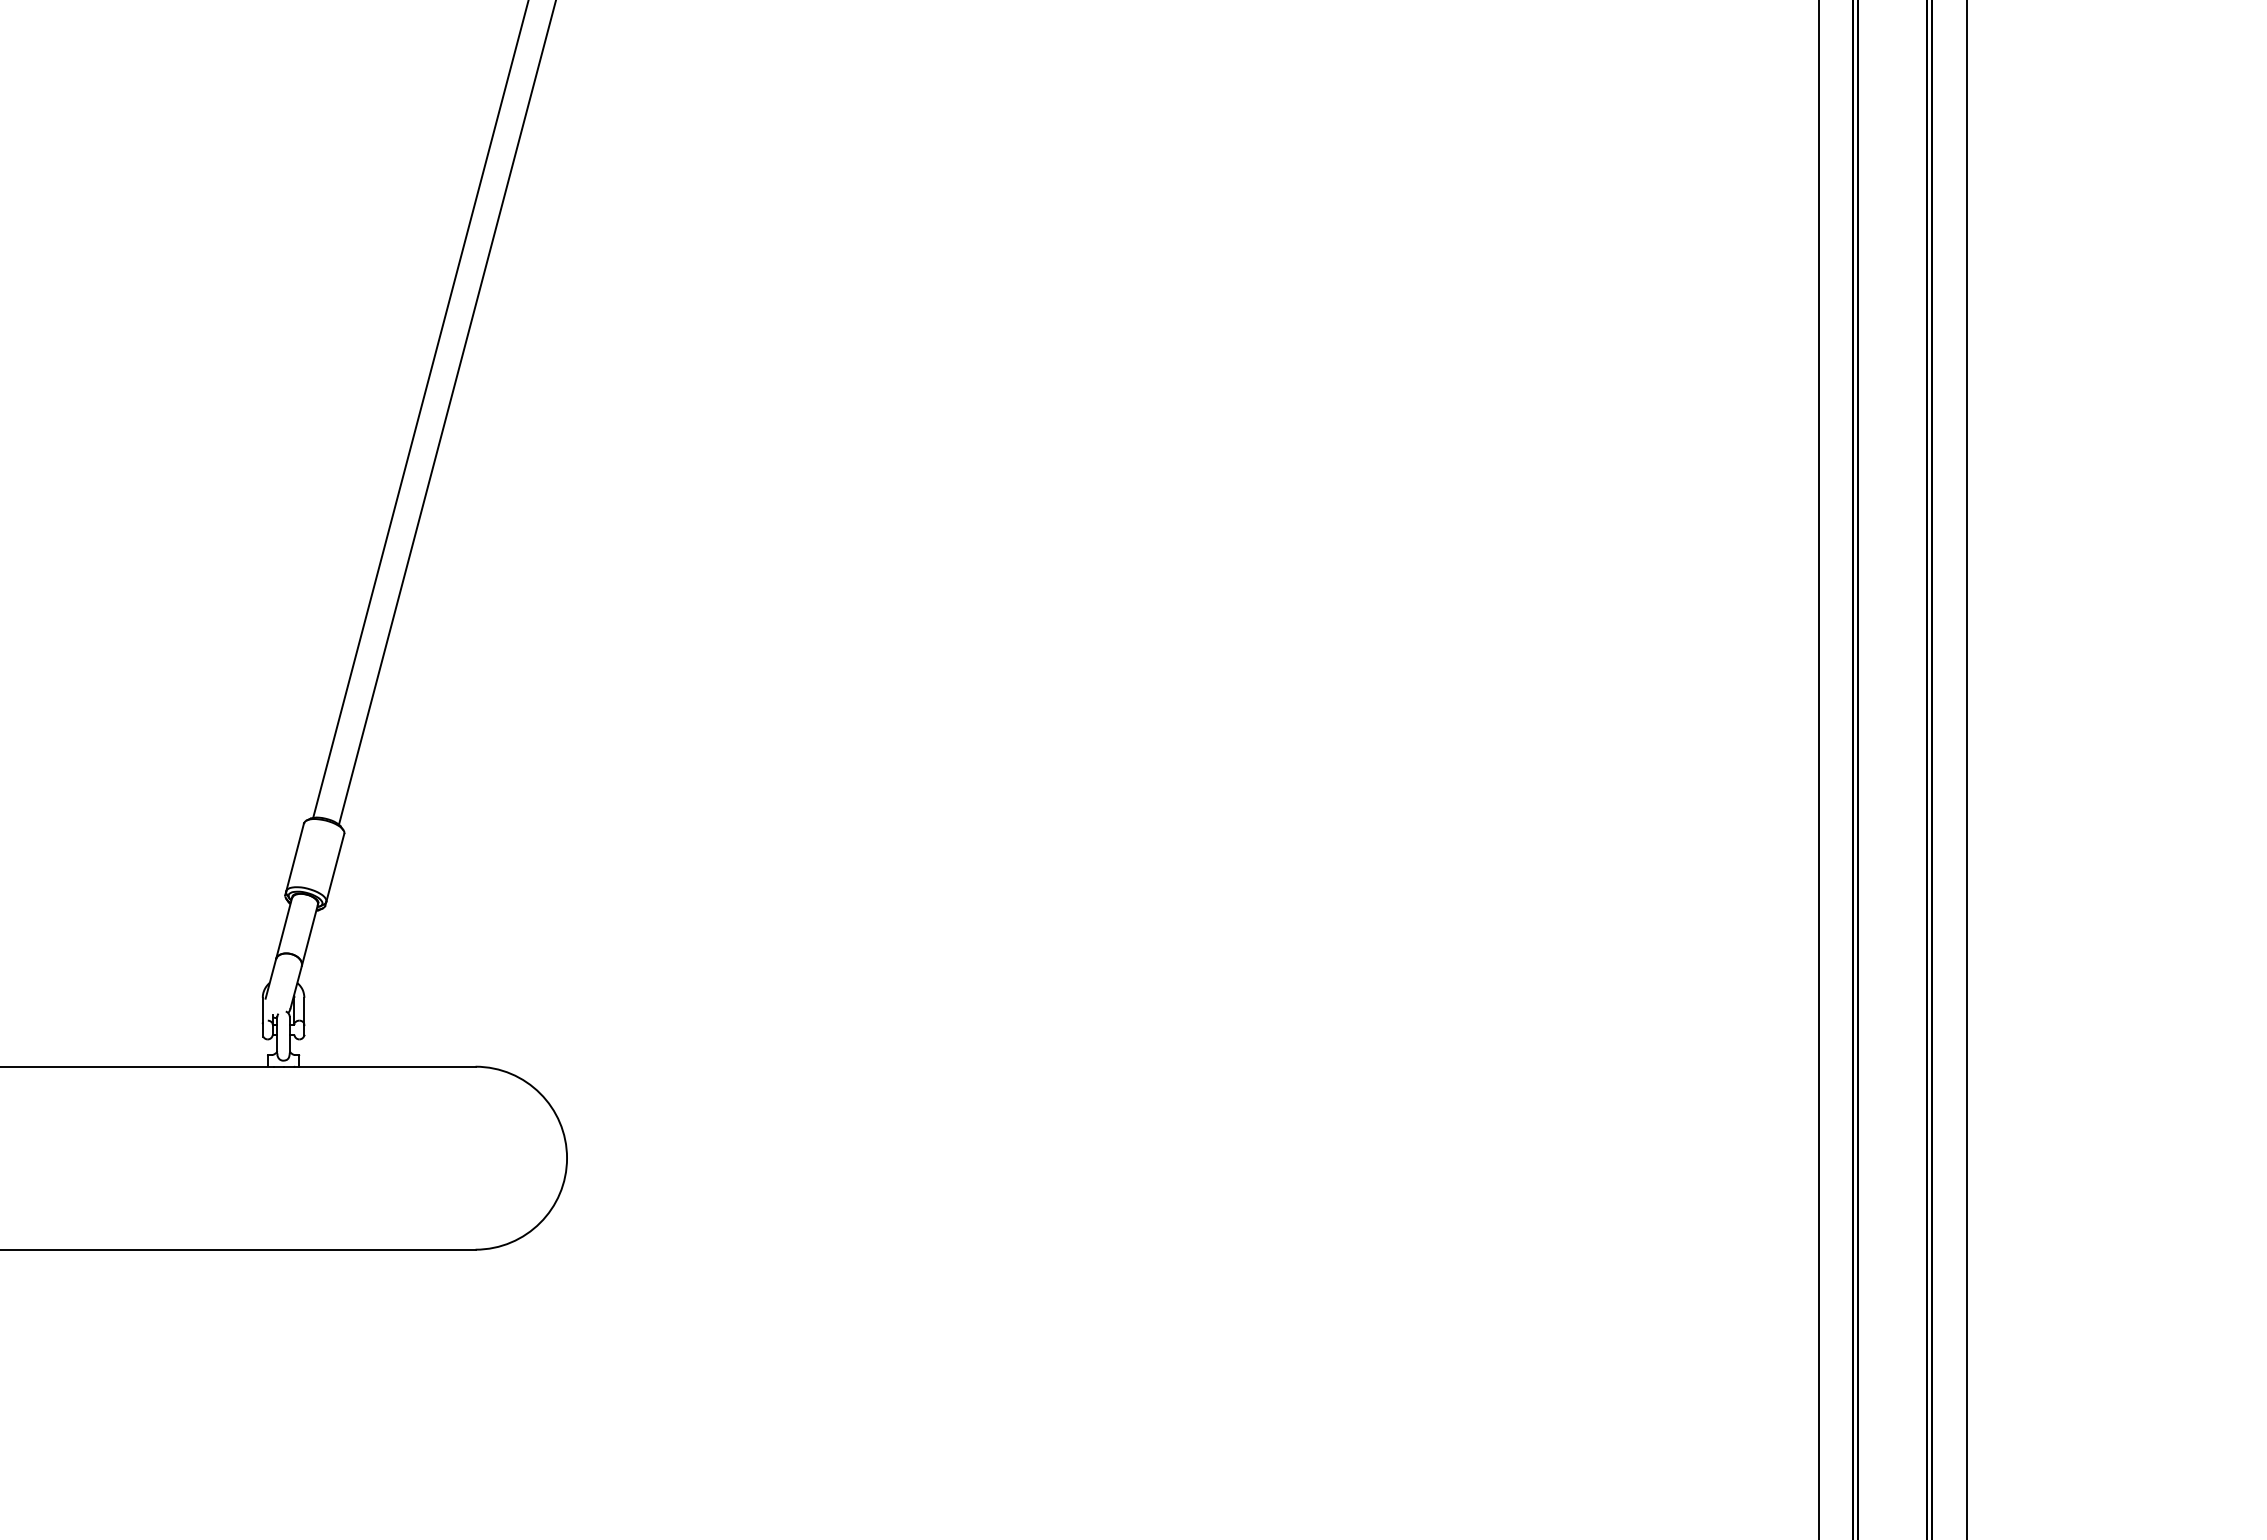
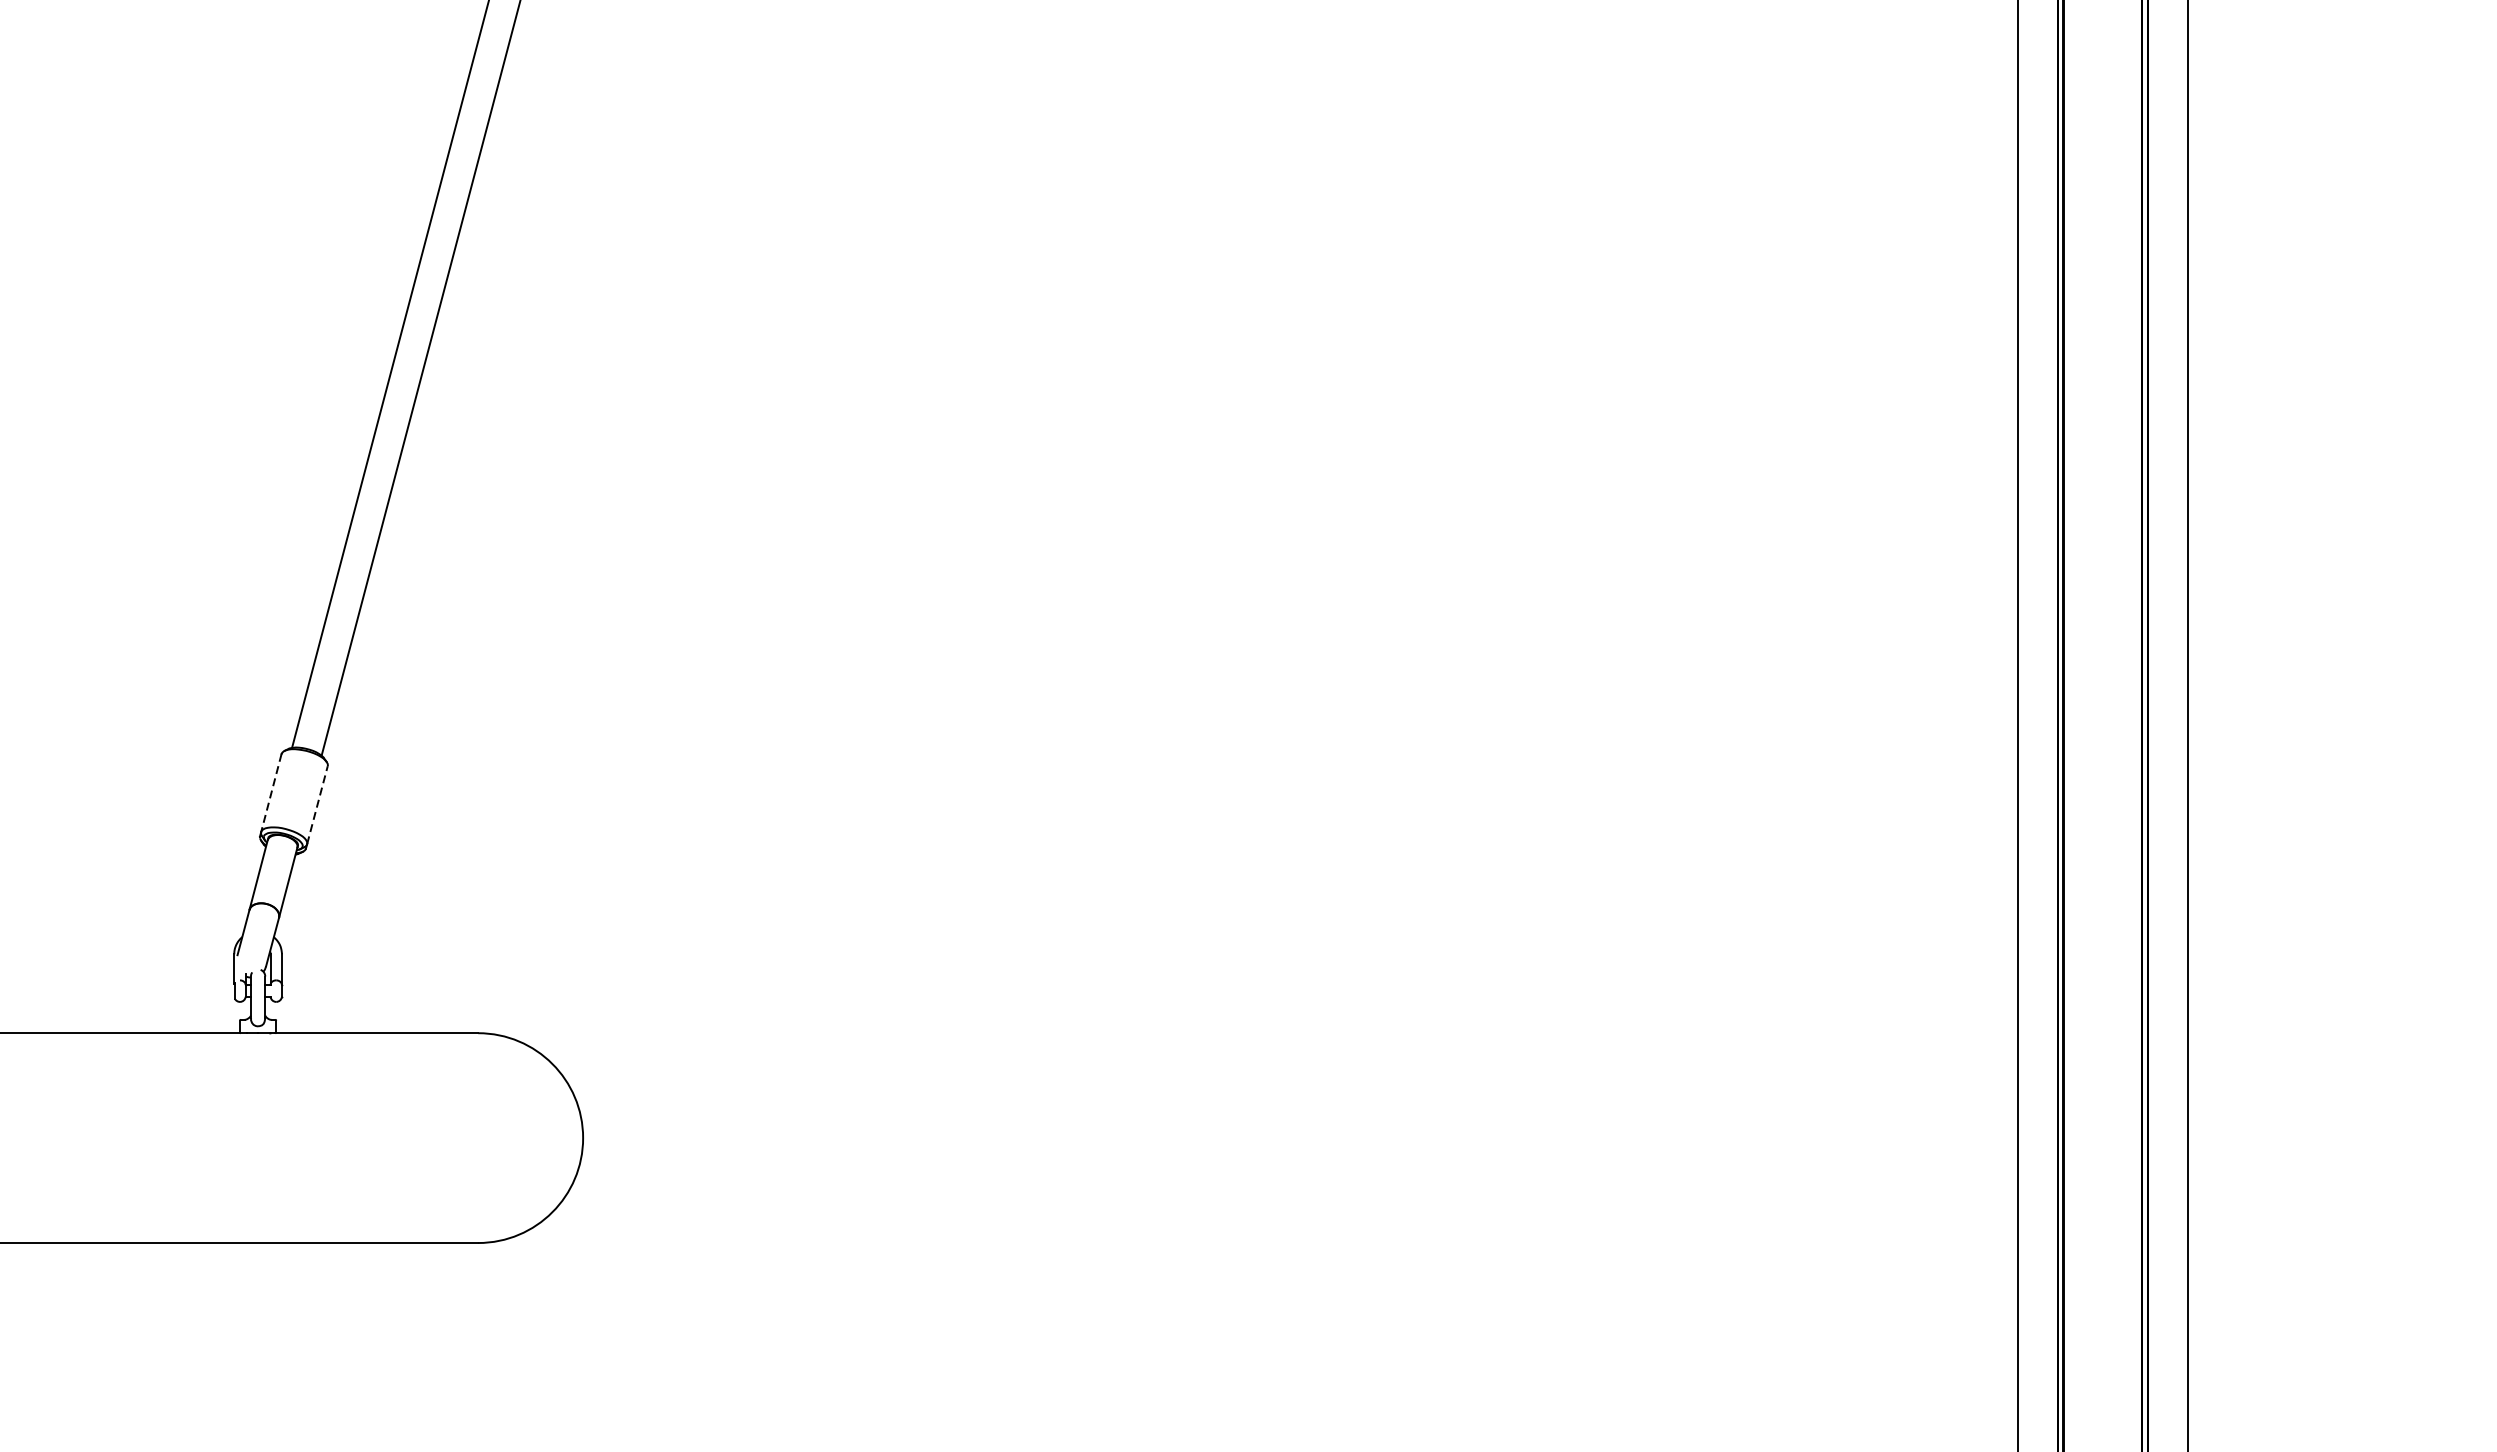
line: (295, 857) -> (271, 793), solid -> dashed
line: (335, 867) -> (317, 804), solid -> dashed

